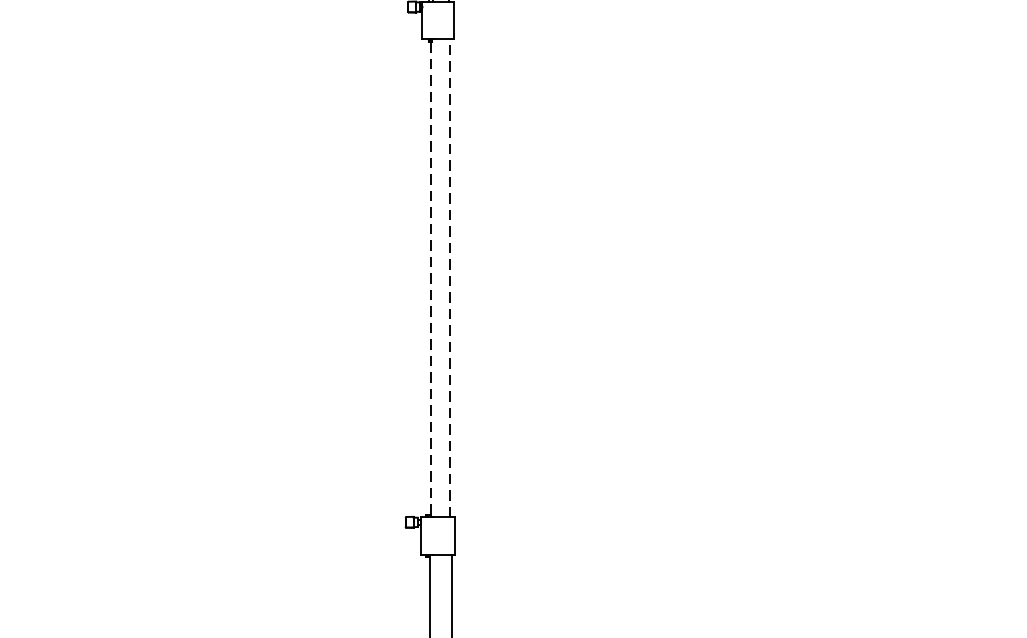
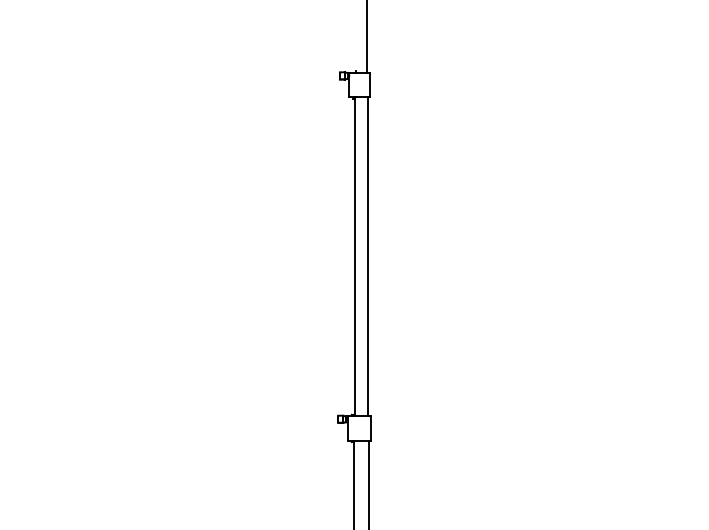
line: (449, 278) -> (367, 256), dashed -> solid
line: (431, 281) -> (355, 258), dashed -> solid

